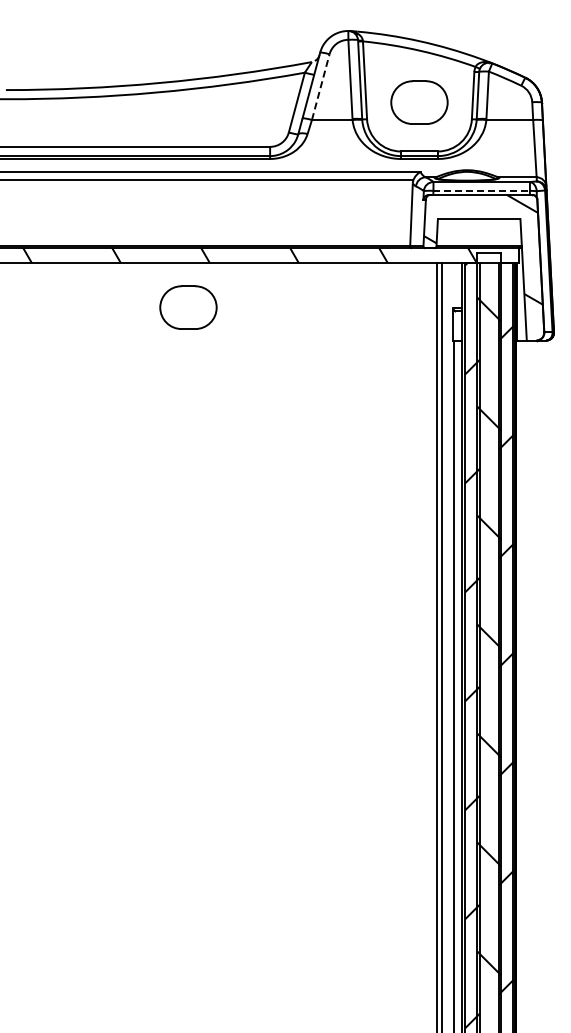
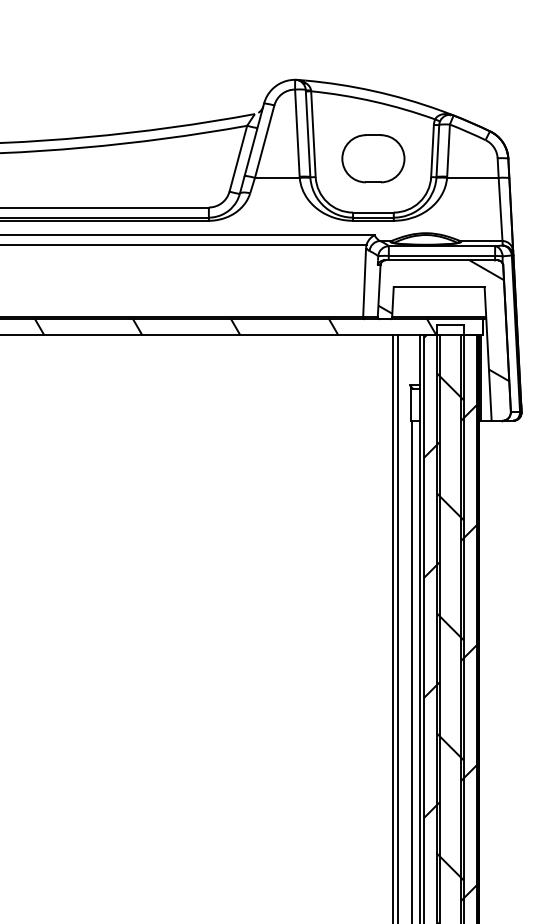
line: (320, 86) -> (264, 140), dashed -> solid
line: (482, 190) -> (442, 255), dashed -> solid
part: (188, 307) -> (118, 384), removed

